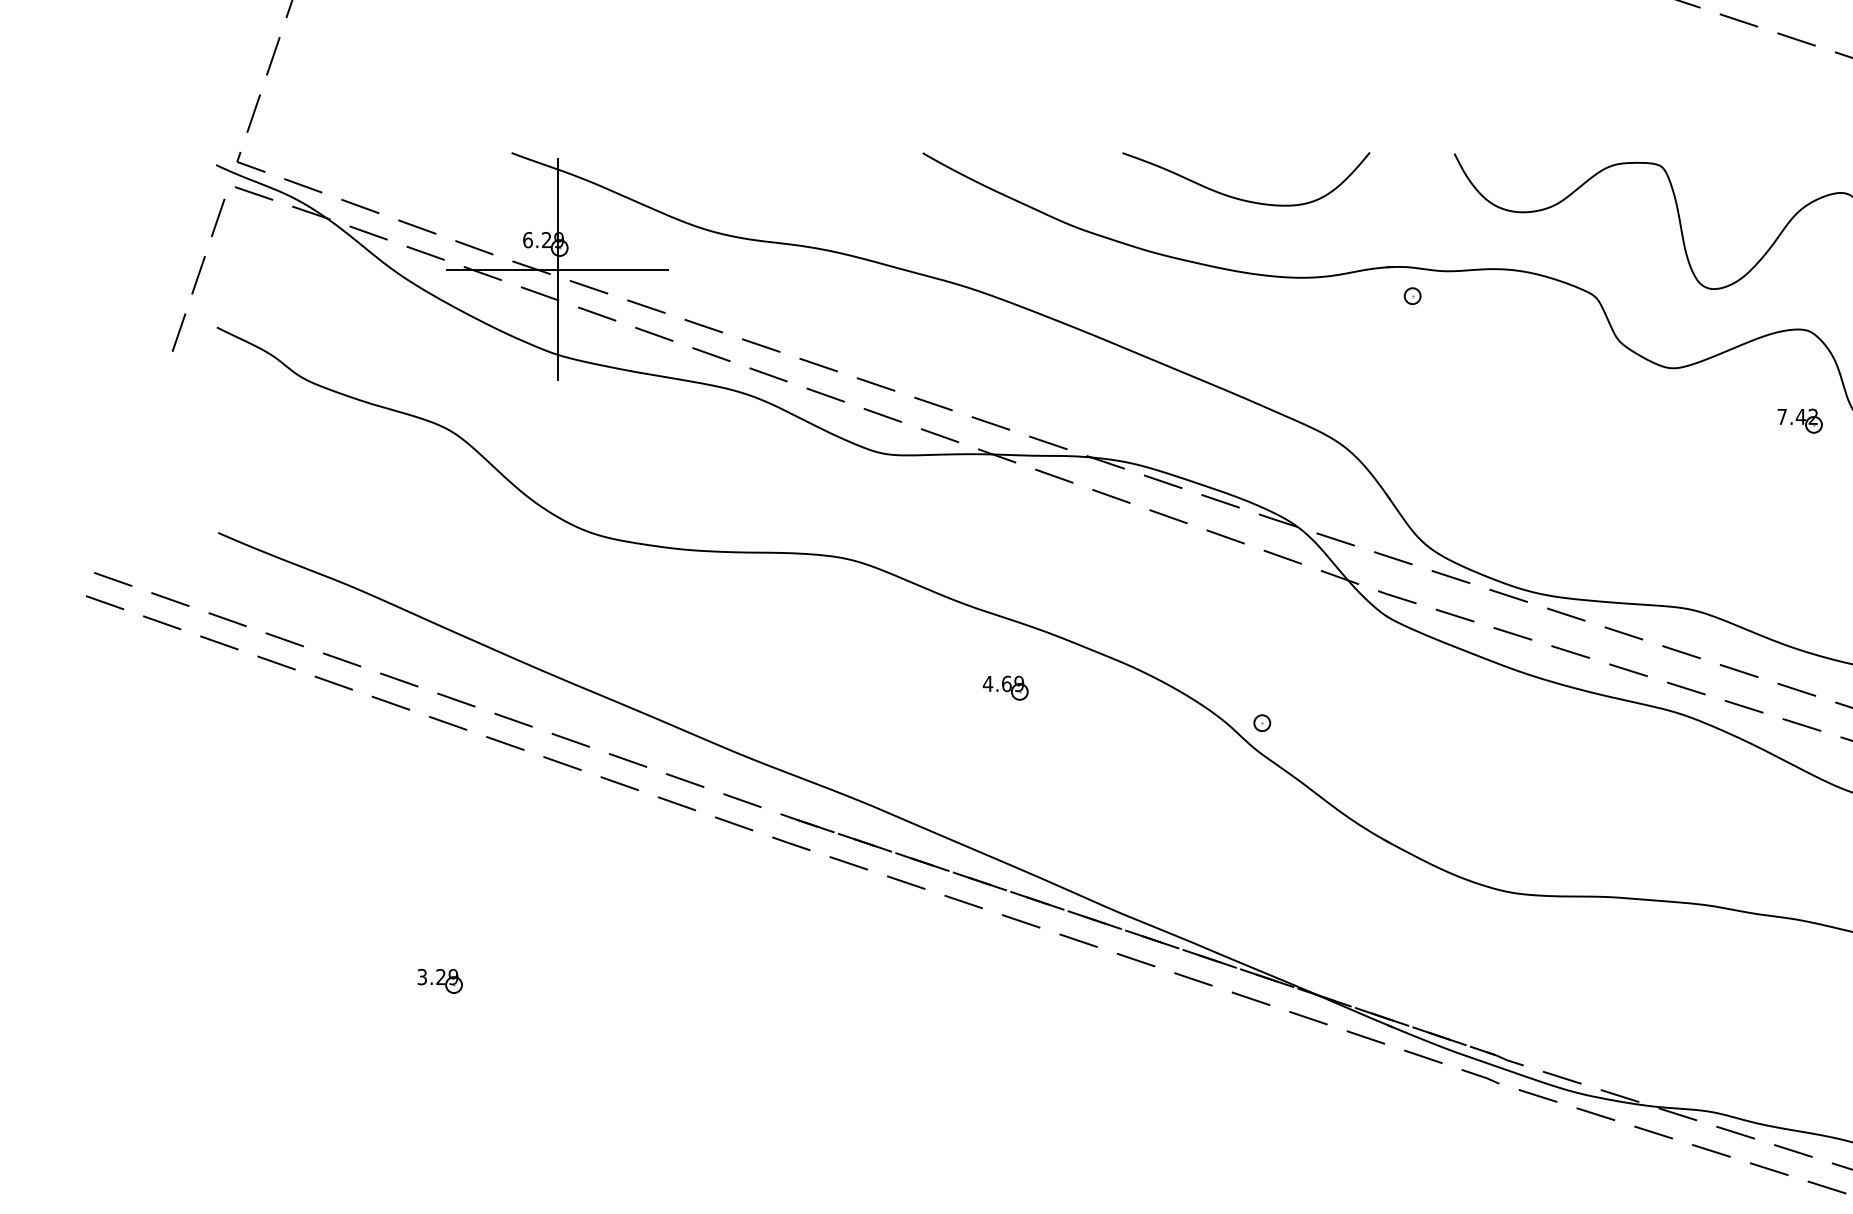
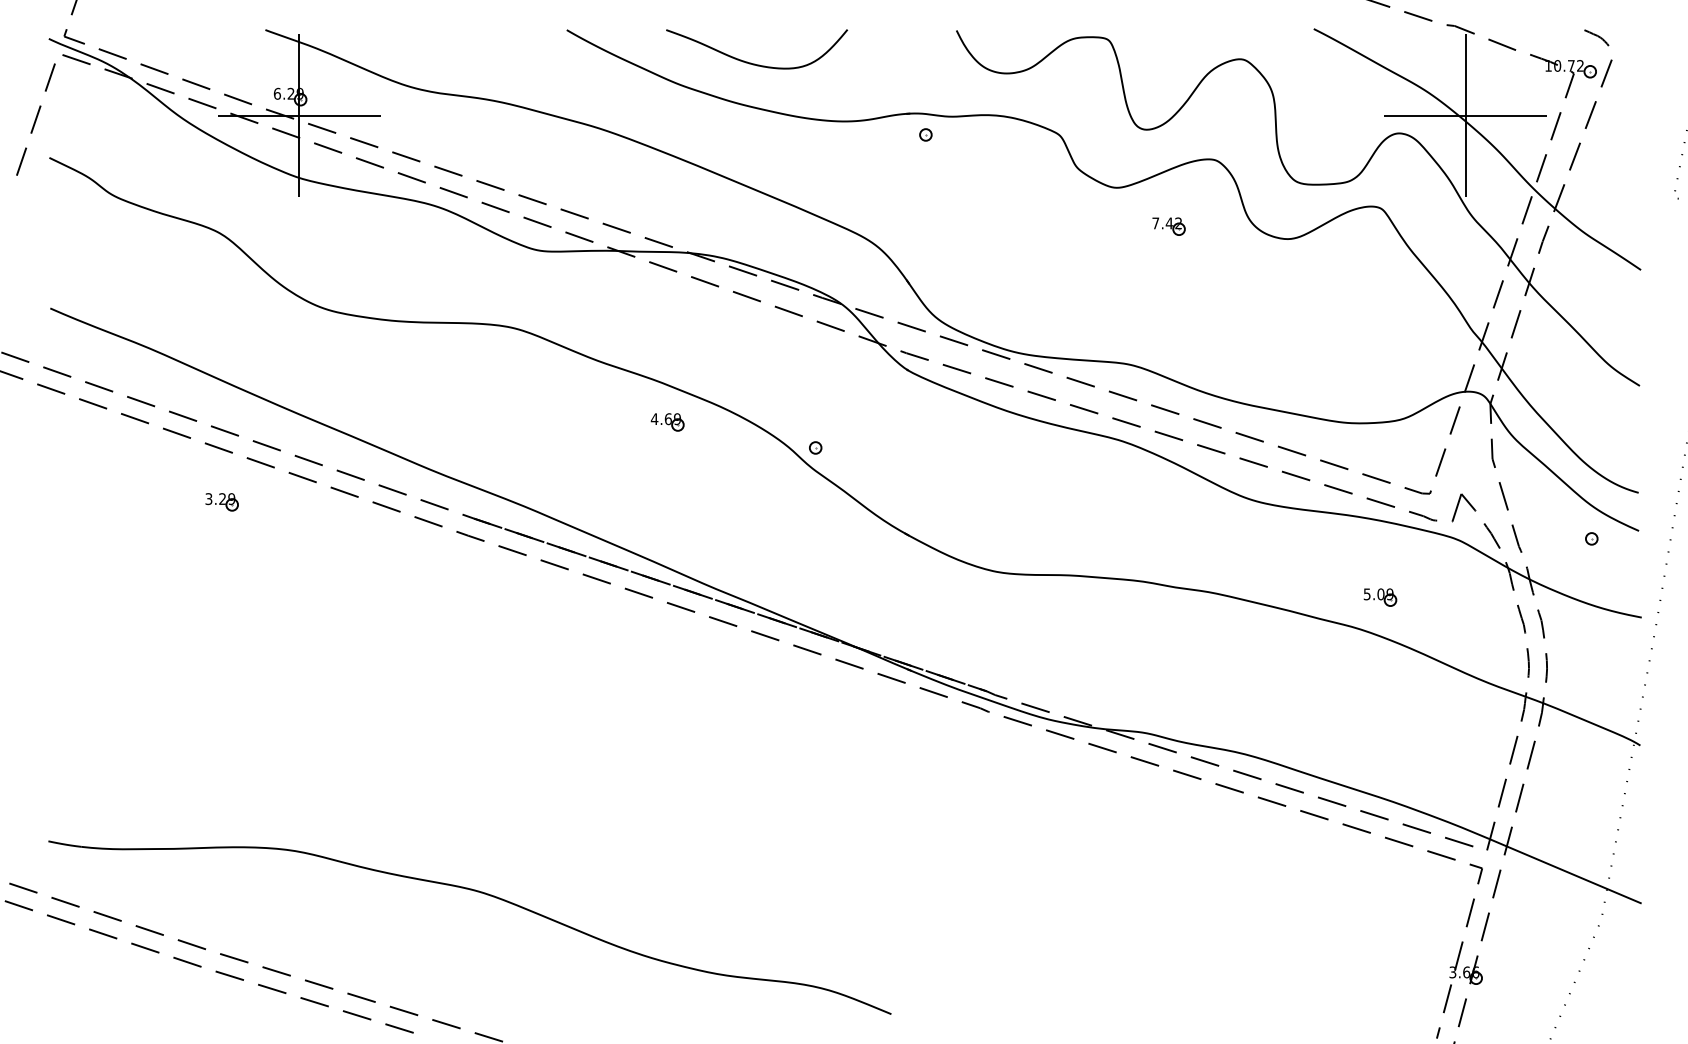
curve: (1244, 198) -> (755, 63), moved
part: (1799, 421) -> (1168, 226), moved
part: (1005, 688) -> (667, 422), moved
part: (439, 981) -> (221, 502), moved

